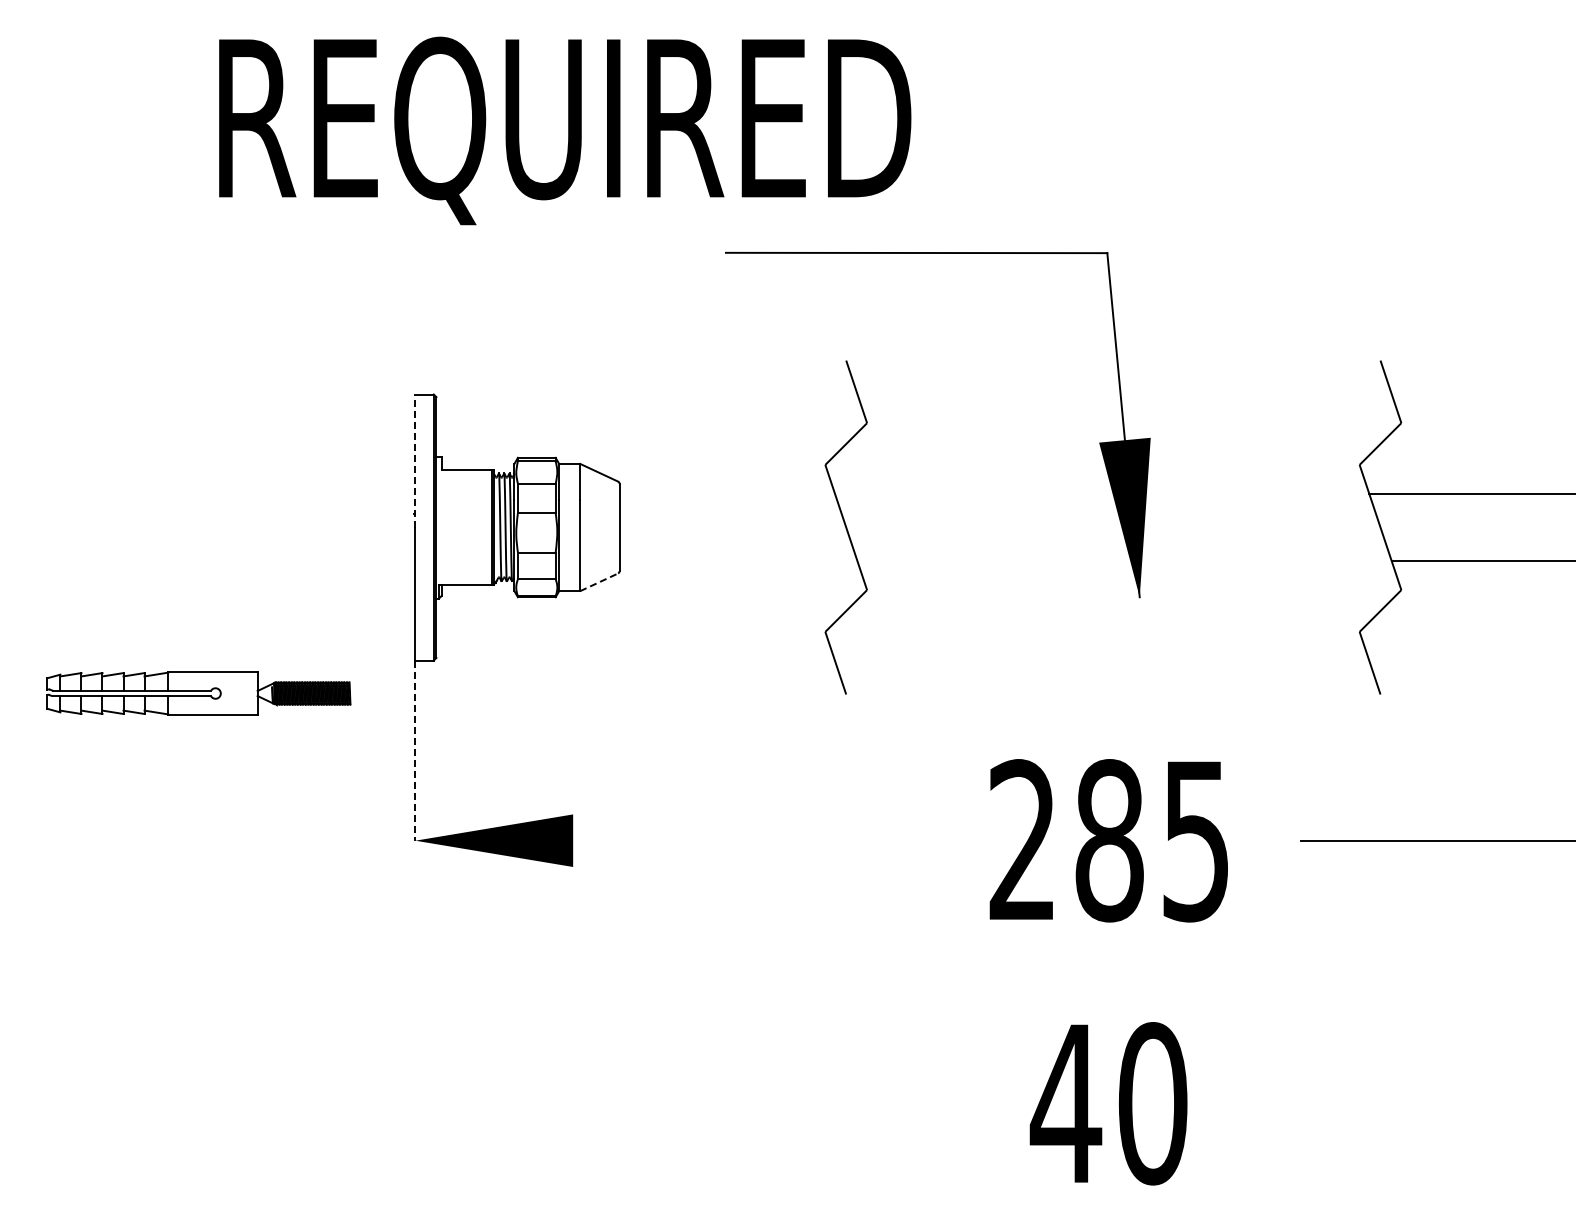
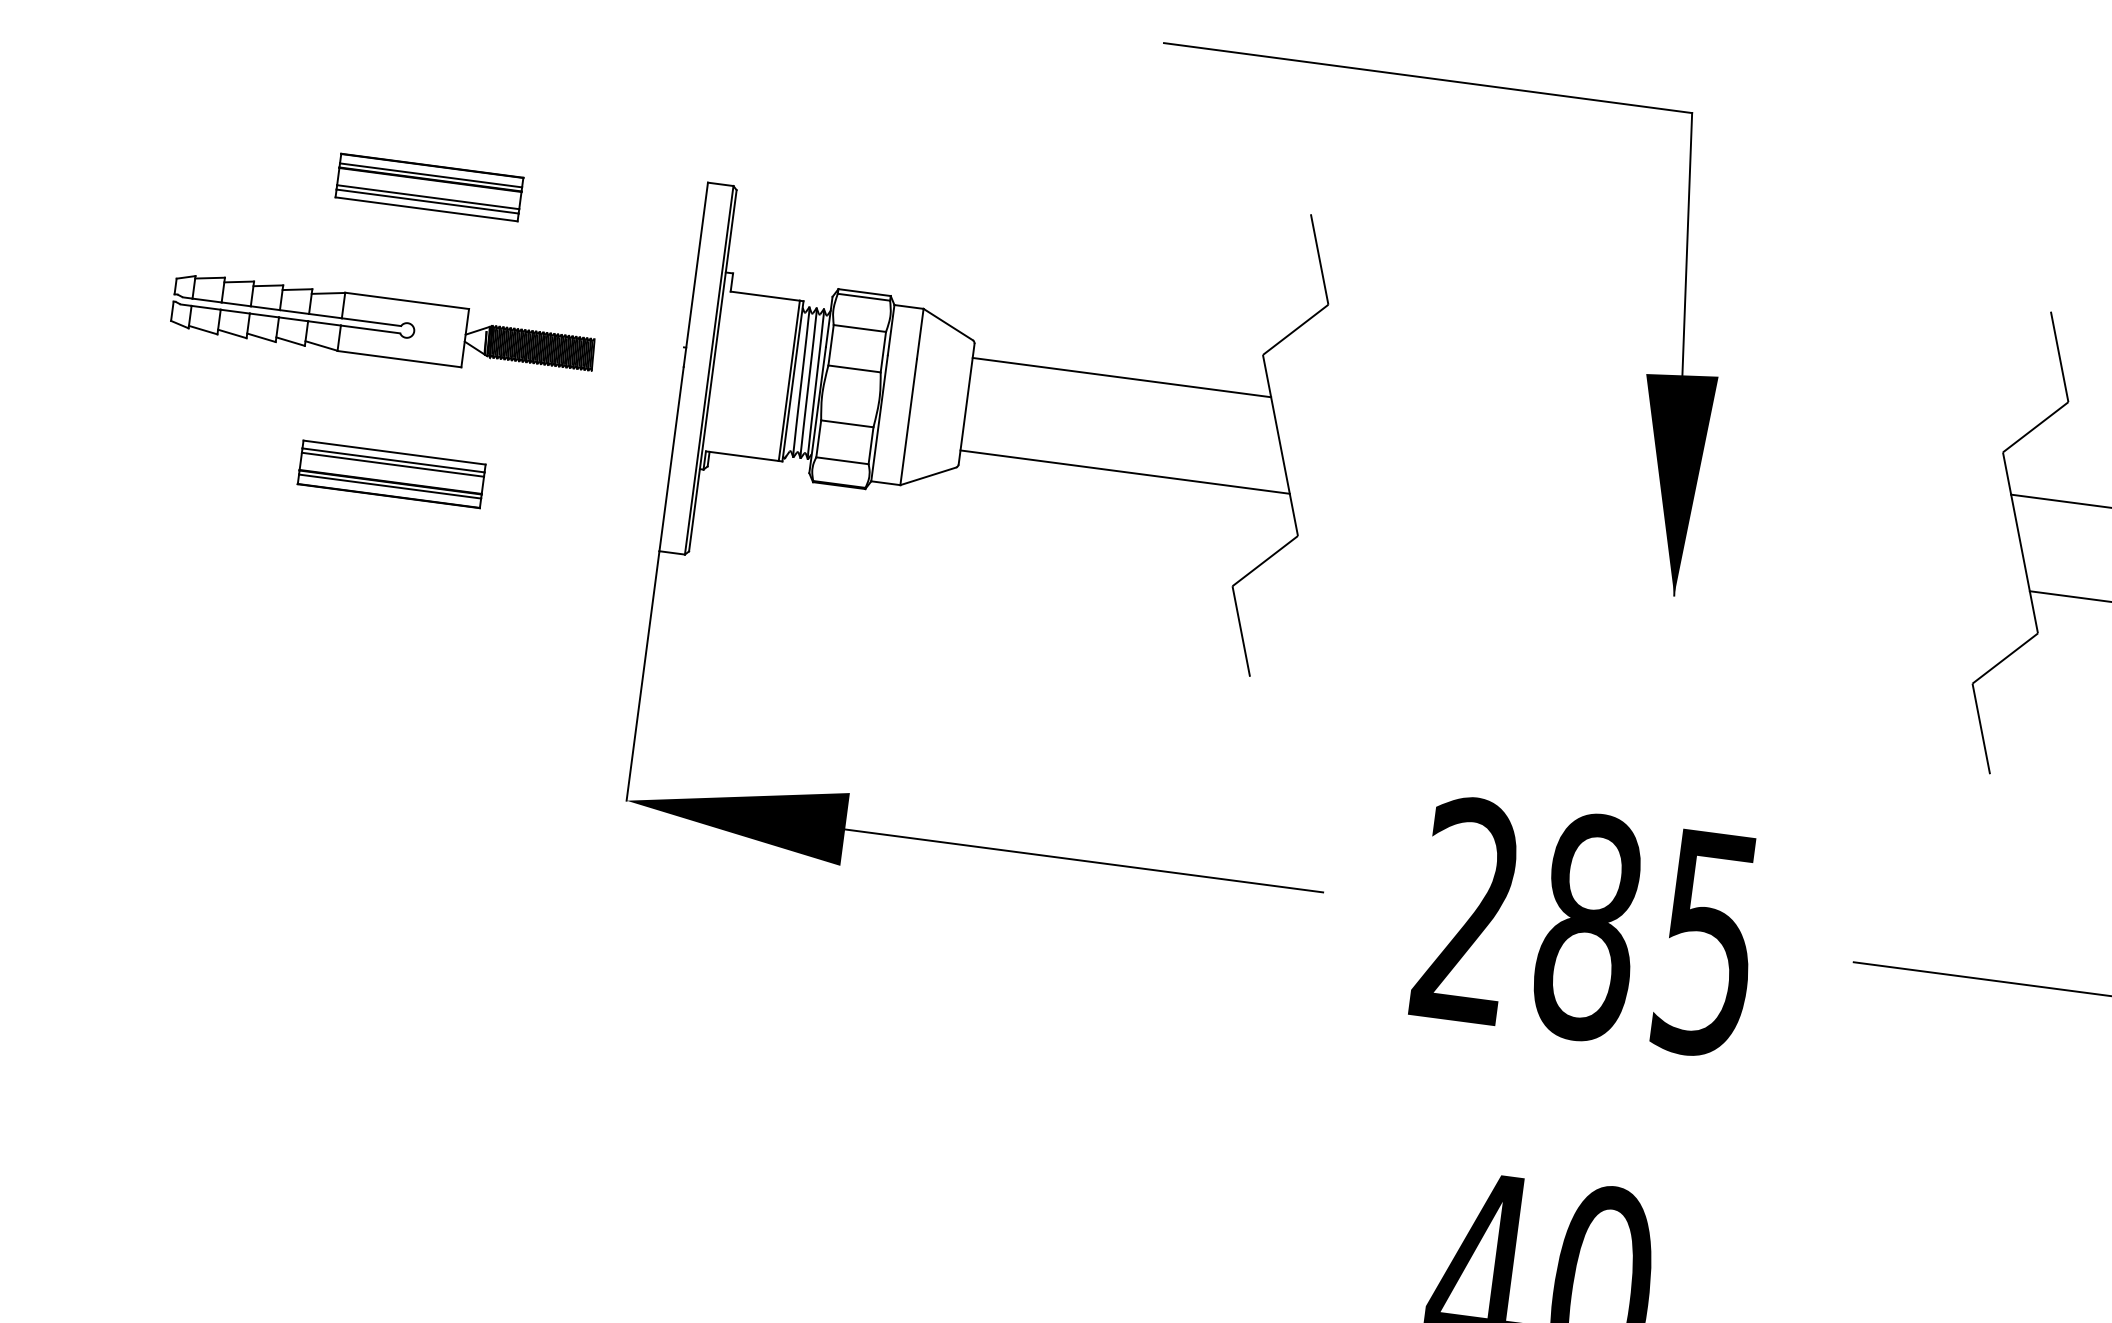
part: (217, 423) -> (428, 186), added
line: (415, 461) -> (695, 275), dashed -> solid
line: (727, 494) -> (1122, 378), added
line: (738, 560) -> (1125, 471), added
line: (599, 582) -> (928, 476), dashed -> solid
part: (217, 630) -> (390, 473), added
part: (198, 693) -> (383, 327), moved
line: (415, 750) -> (643, 675), dashed -> solid
line: (745, 840) -> (1083, 860), added

